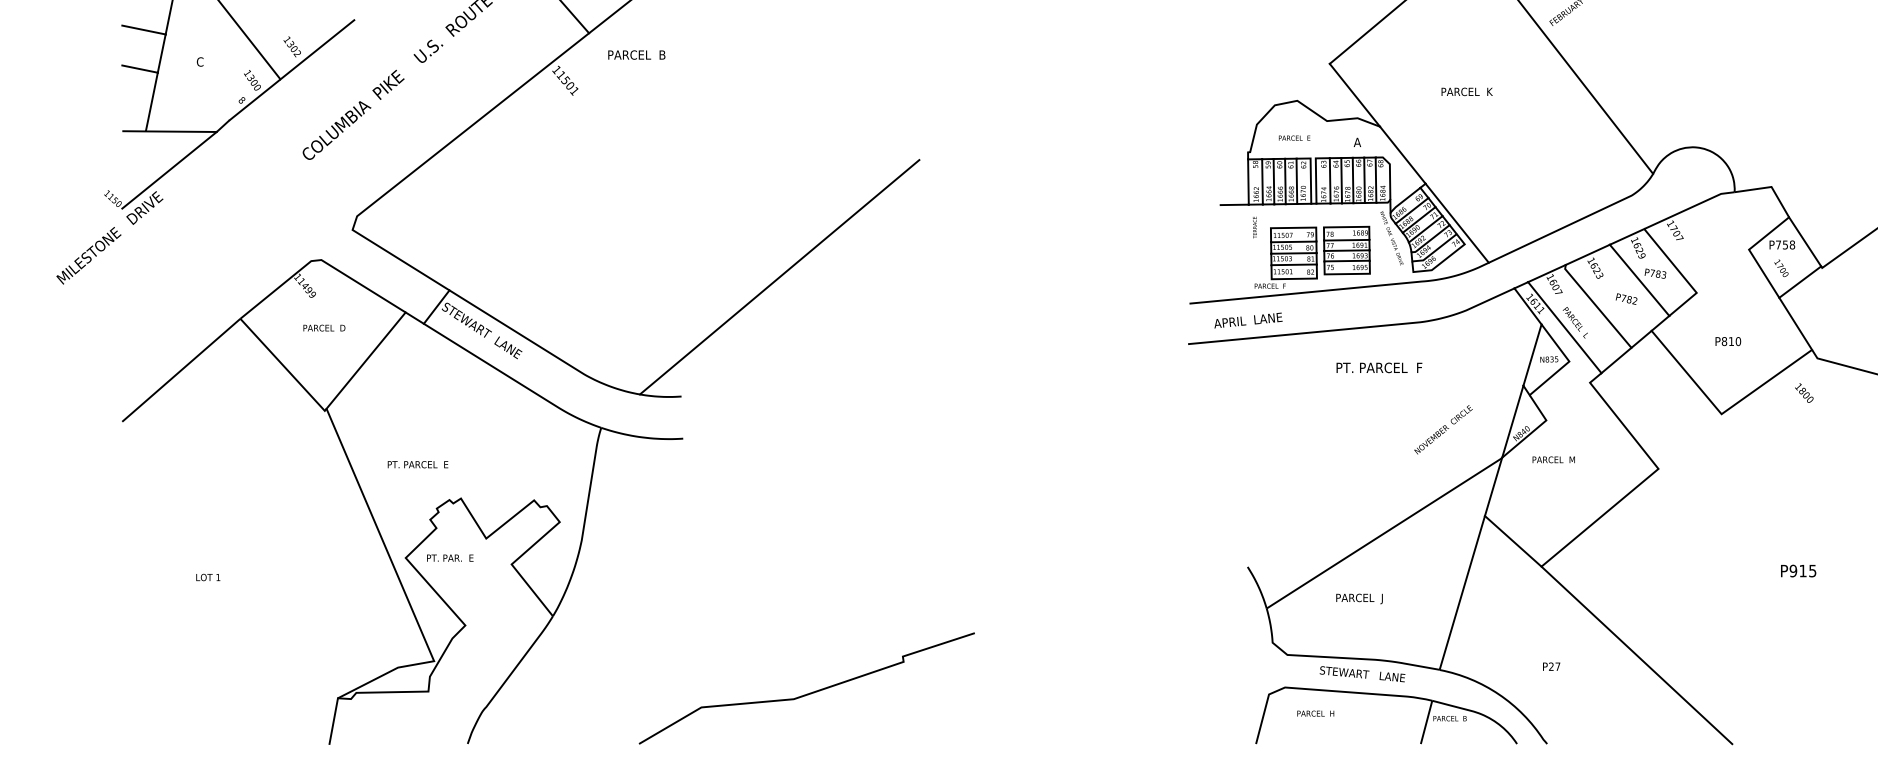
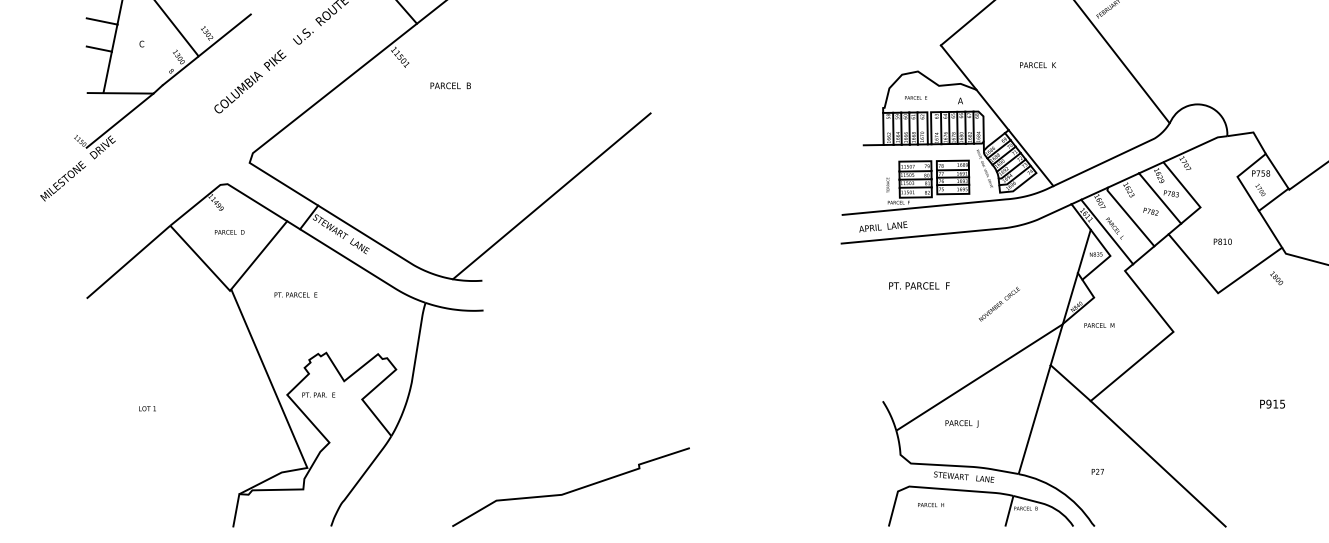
text: (636, 54) -> (450, 85), moved
text: (1254, 227) -> (887, 185), moved
text: (1379, 367) -> (919, 285), moved
text: (1443, 429) -> (999, 304), moved
text: (417, 464) -> (295, 294), moved

